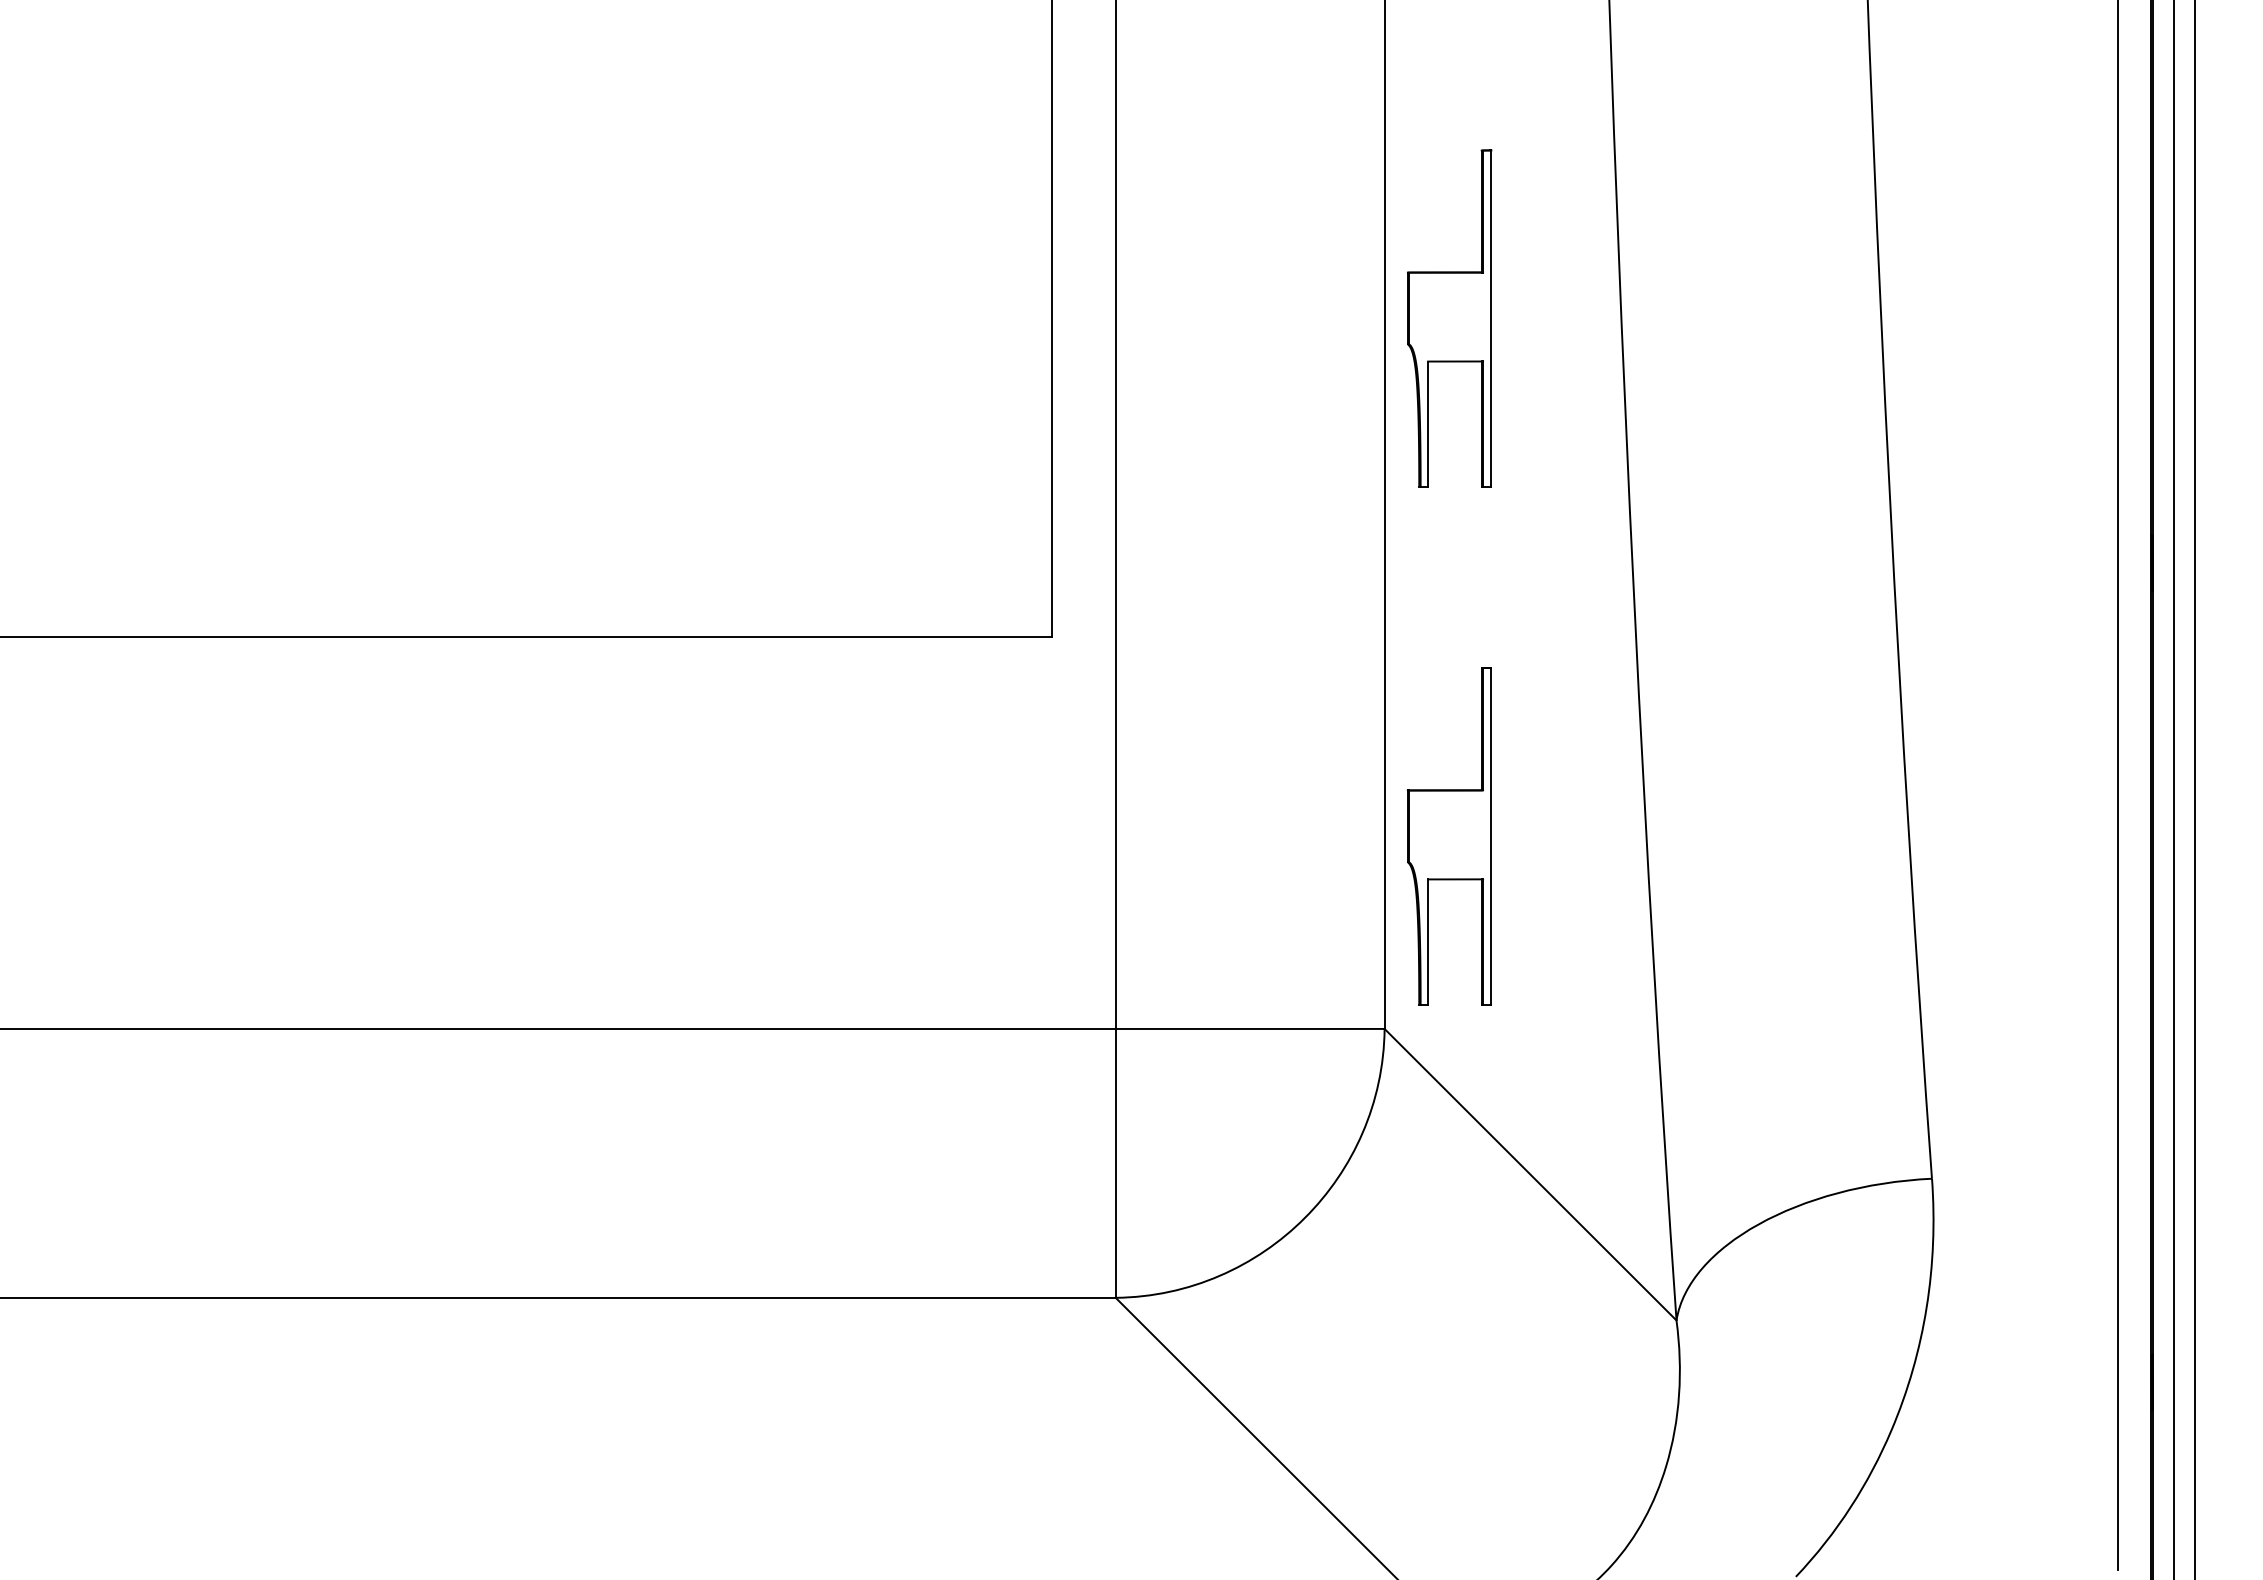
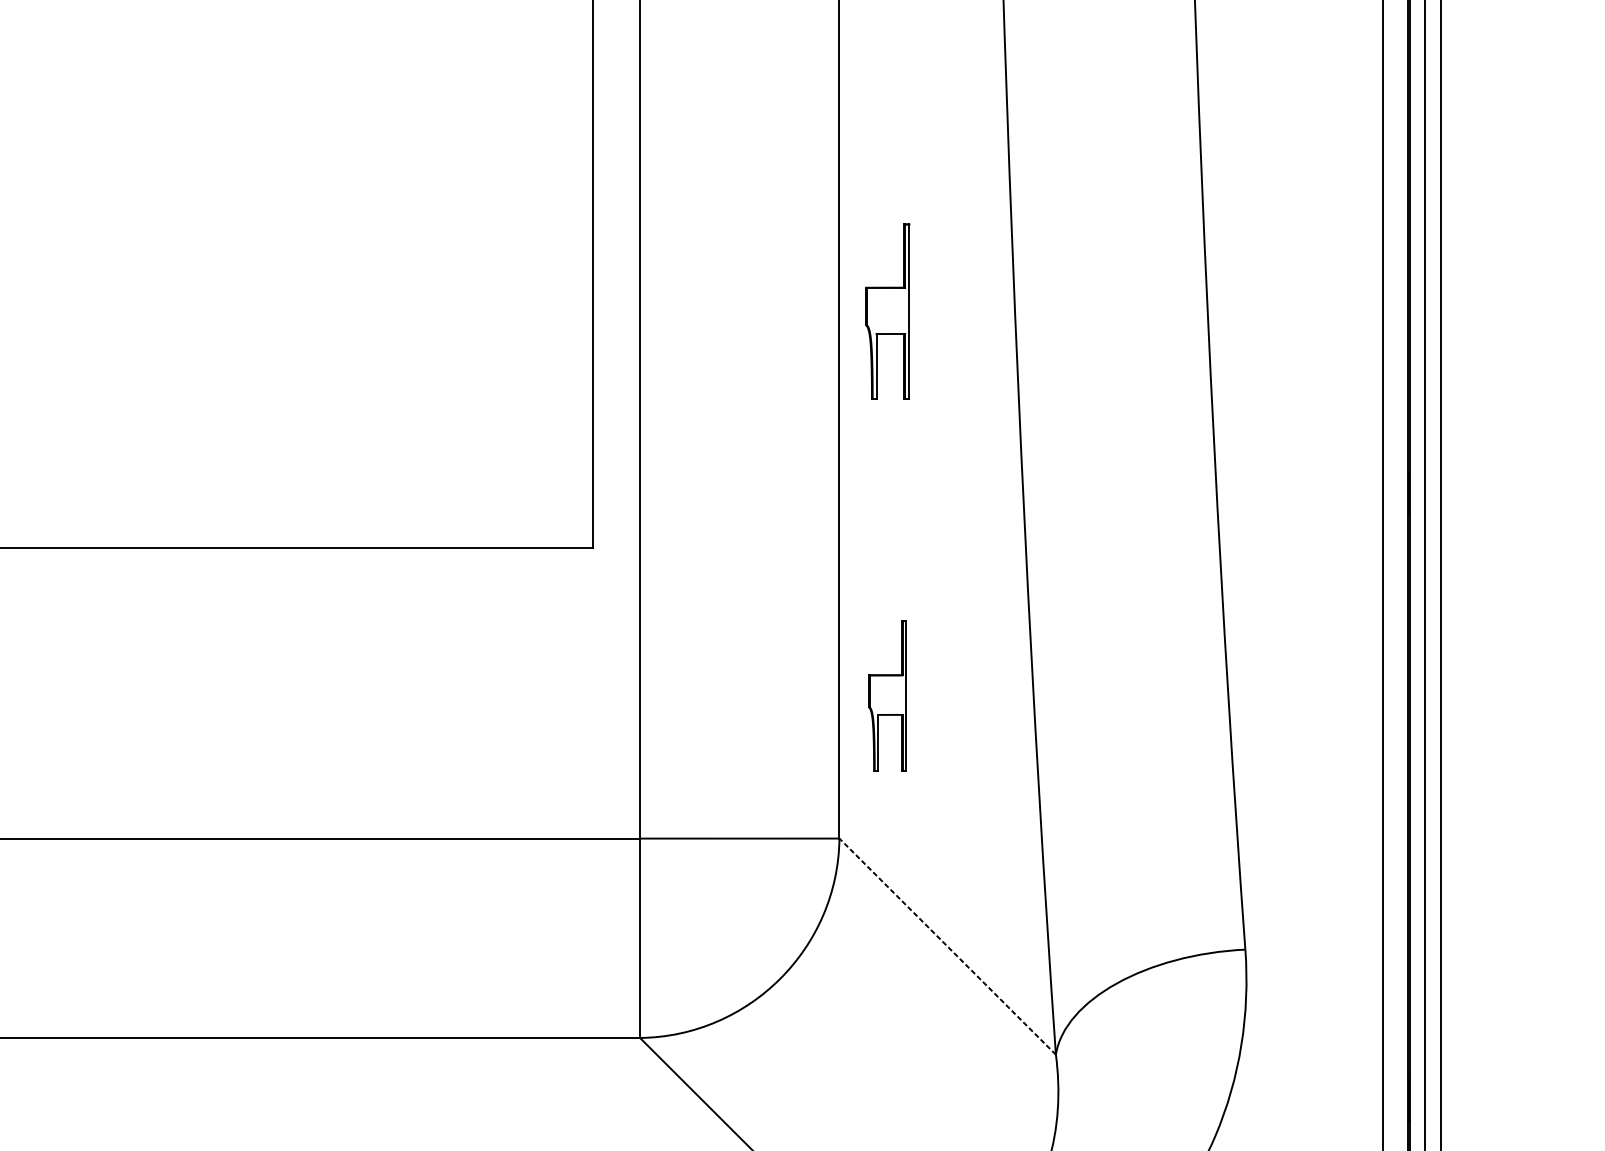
part: (1449, 318) -> (887, 311), size x0.7
part: (1449, 836) -> (887, 695), size x0.6
line: (1530, 1174) -> (947, 946), solid -> dashed

